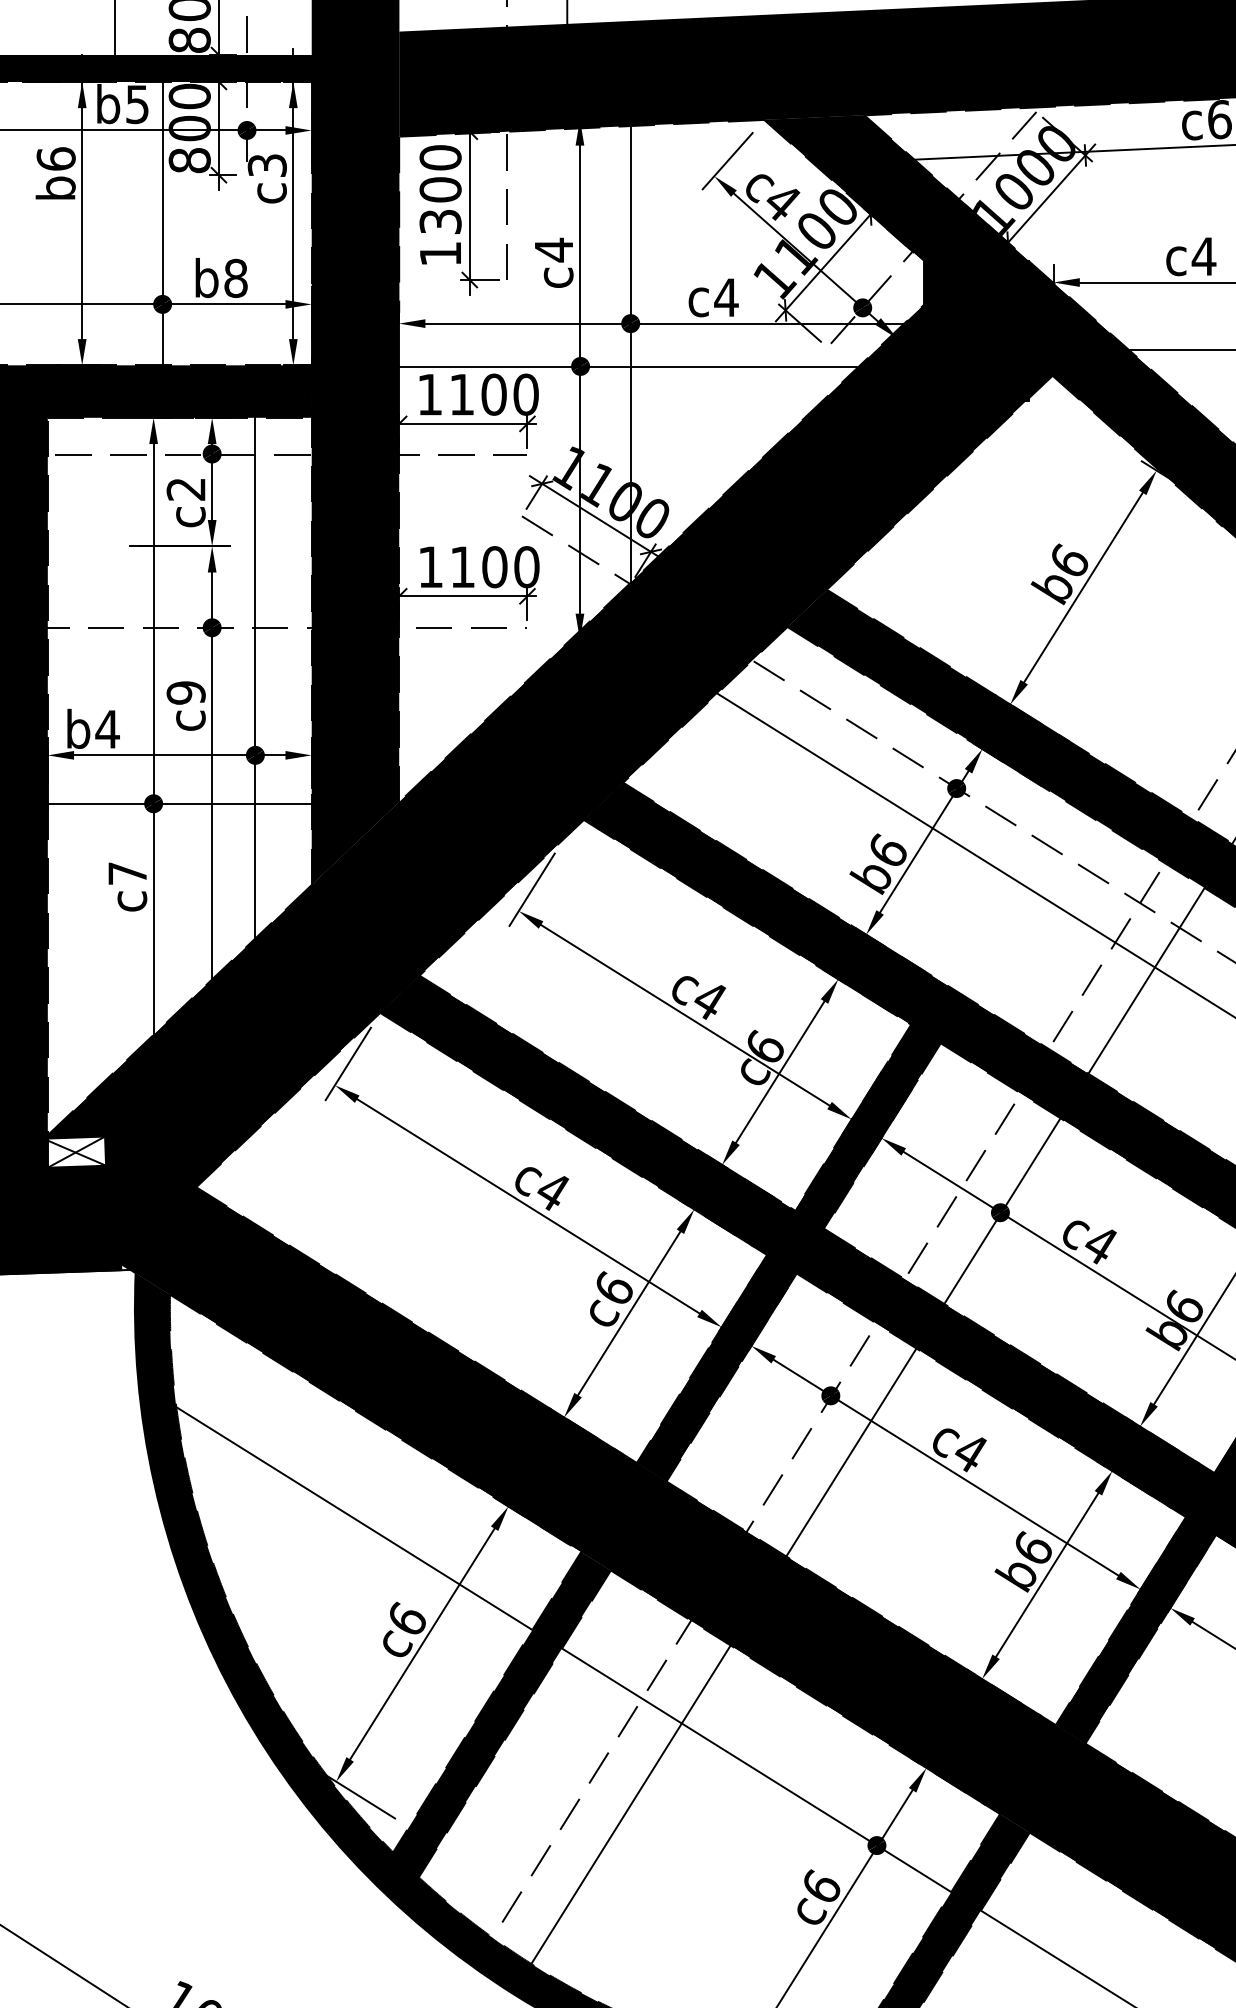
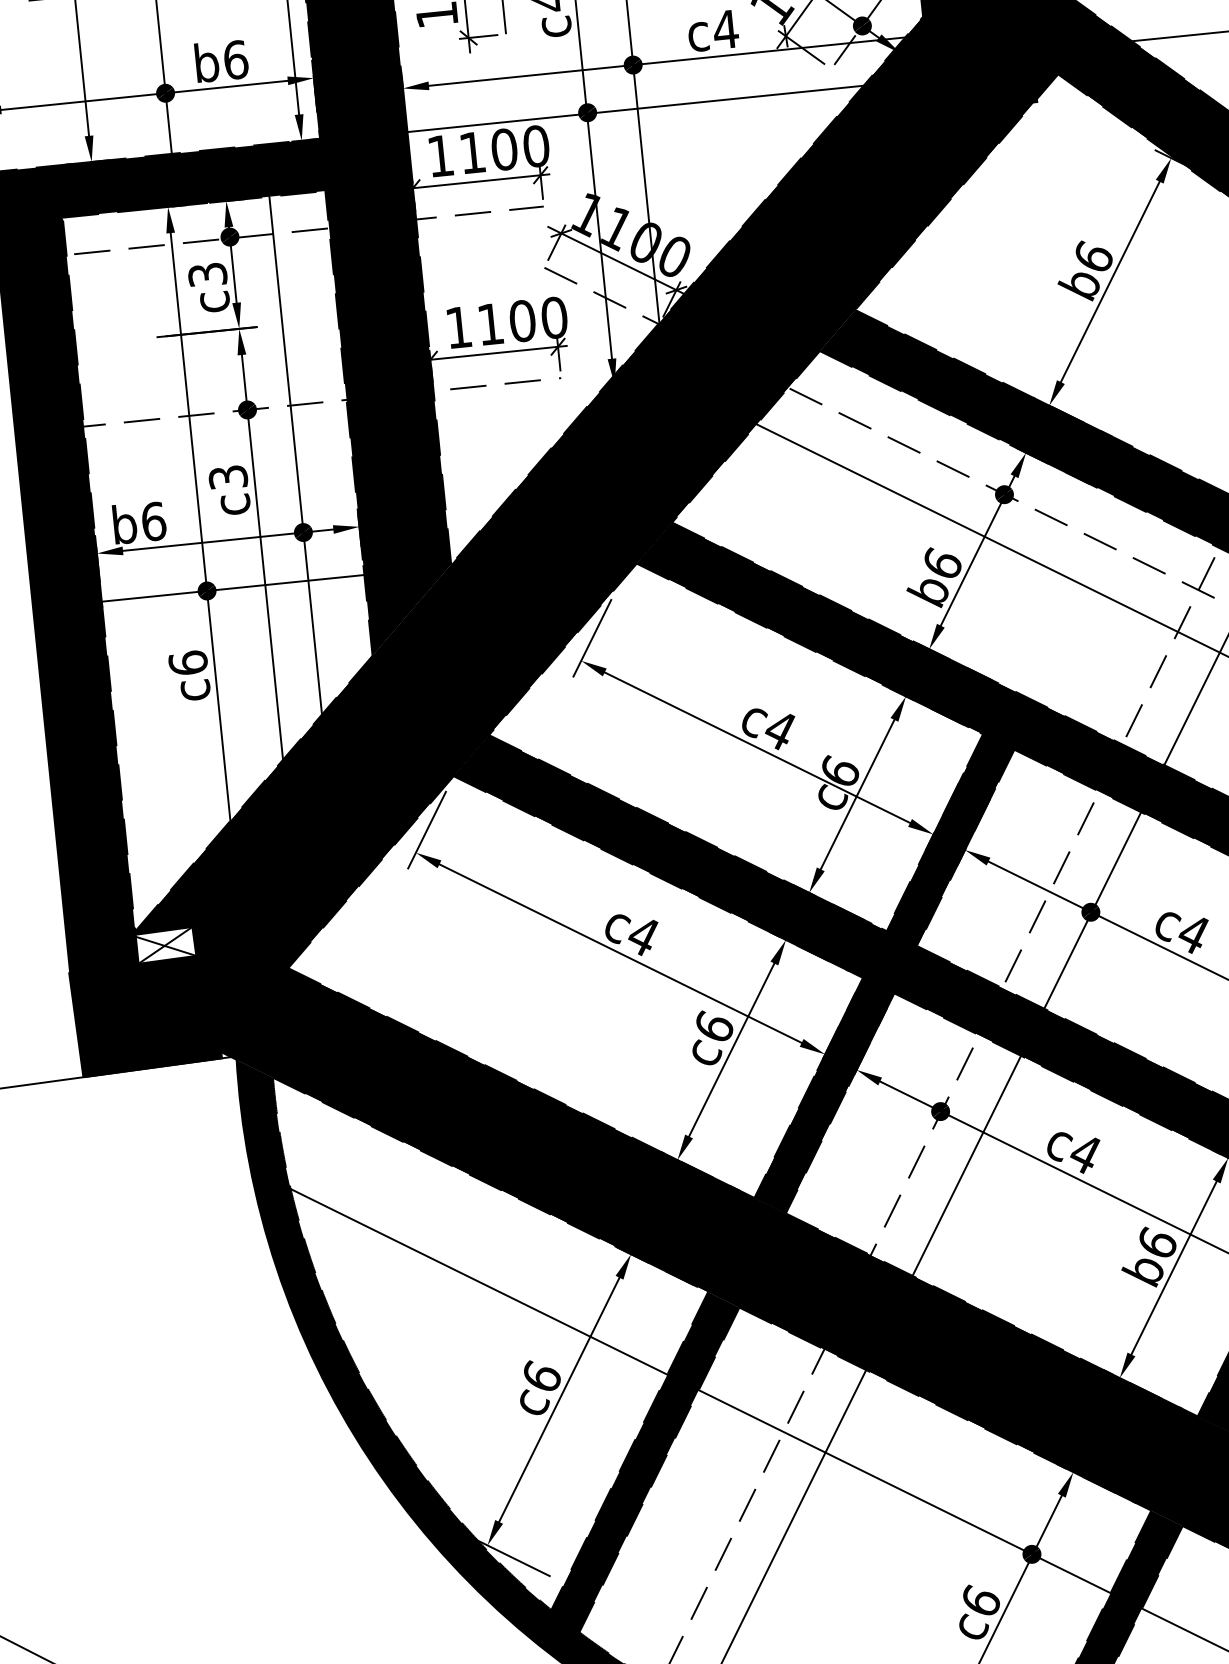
text: (235, 277) -> (235, 59), b8 -> b6
text: (185, 489) -> (207, 275), c2 -> c3
text: (185, 692) -> (227, 477), c9 -> c3
text: (107, 728) -> (153, 520), b4 -> b6
text: (127, 873) -> (188, 663), c7 -> c6

